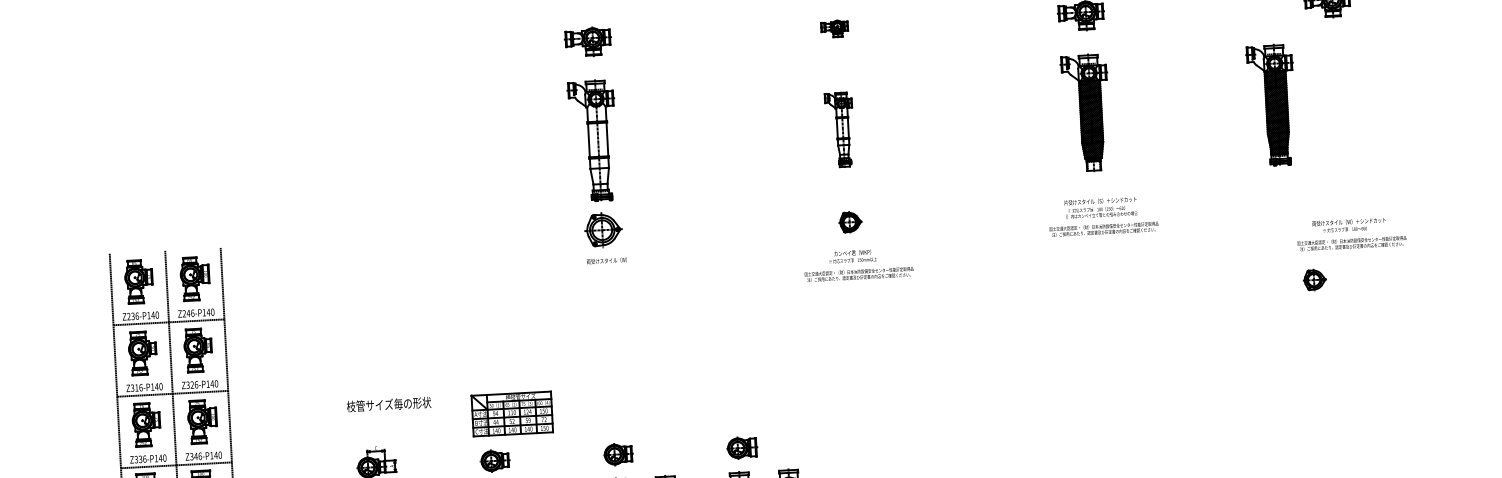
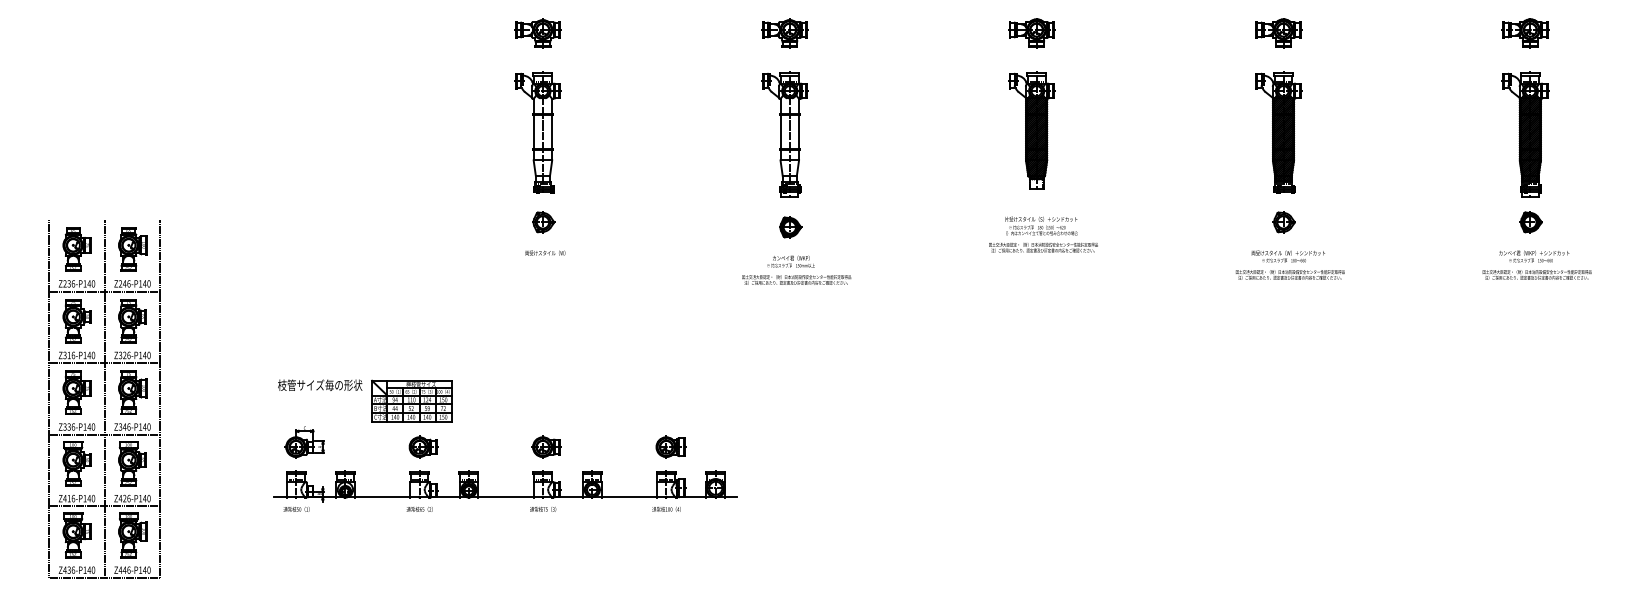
part: (834, 28) -> (784, 33), size x1.67
part: (1271, 105) -> (1278, 132), moved
part: (839, 129) -> (784, 134), size x1.67
part: (603, 230) -> (543, 222), size x0.62
part: (1314, 280) -> (1283, 222), moved
part: (511, 413) -> (411, 400), moved

